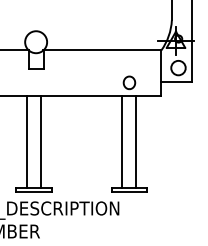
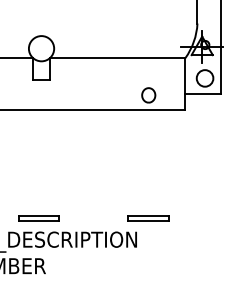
line: (26, 141) -> (30, 162), removed
line: (41, 141) -> (47, 162), removed
line: (122, 141) -> (140, 162), removed
line: (136, 141) -> (156, 162), removed

